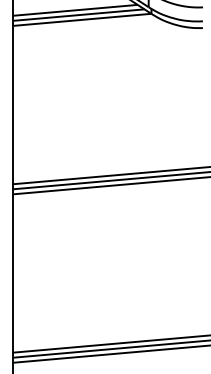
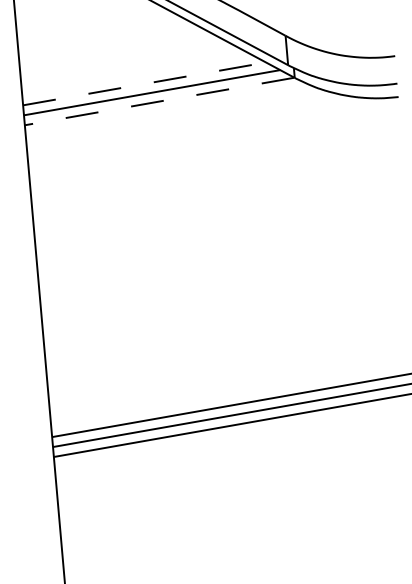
line: (76, 10) -> (146, 84), solid -> dashed
line: (81, 19) -> (157, 100), solid -> dashed

